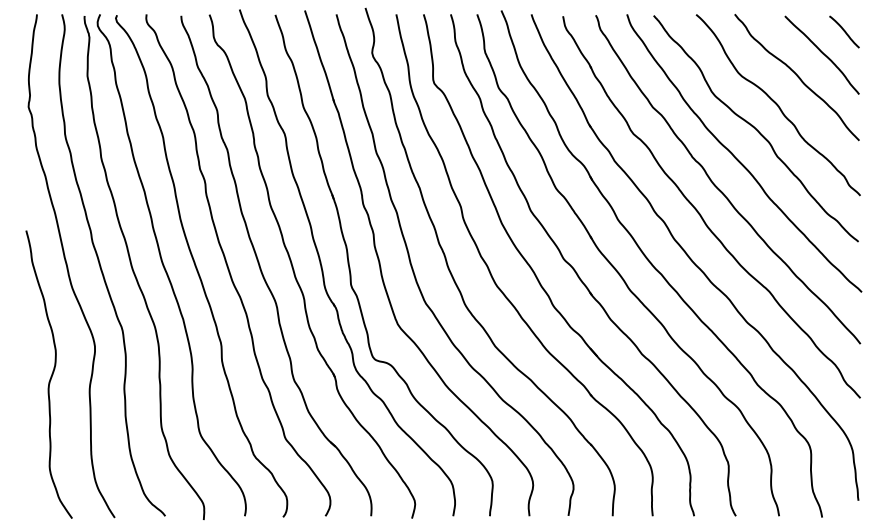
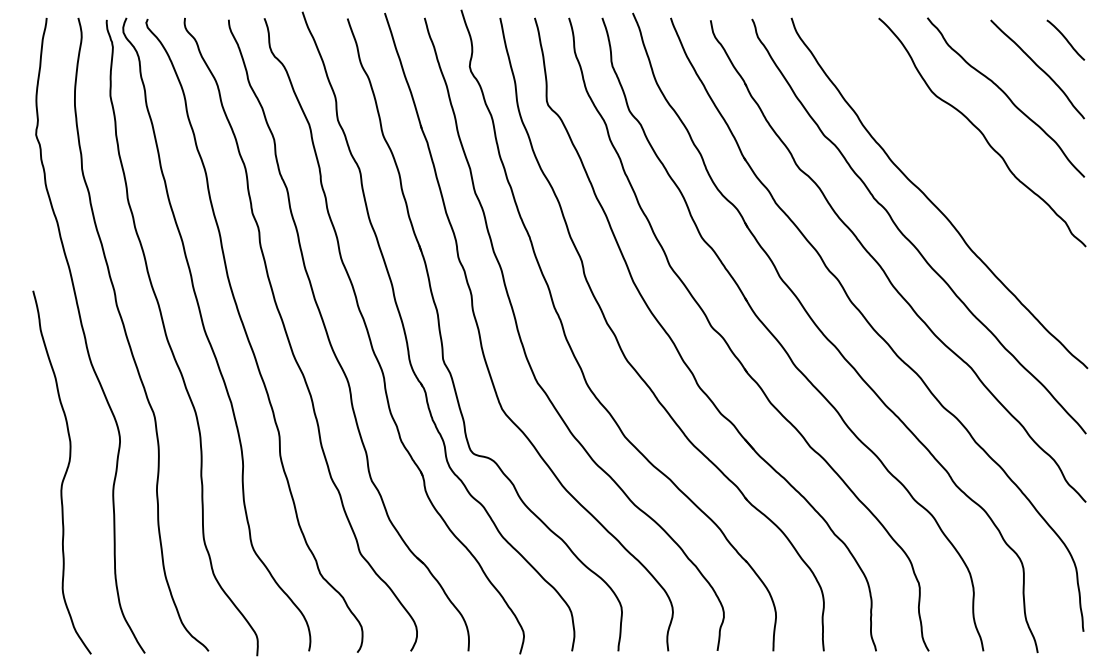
curve: (756, 128) -> (954, 162), removed

